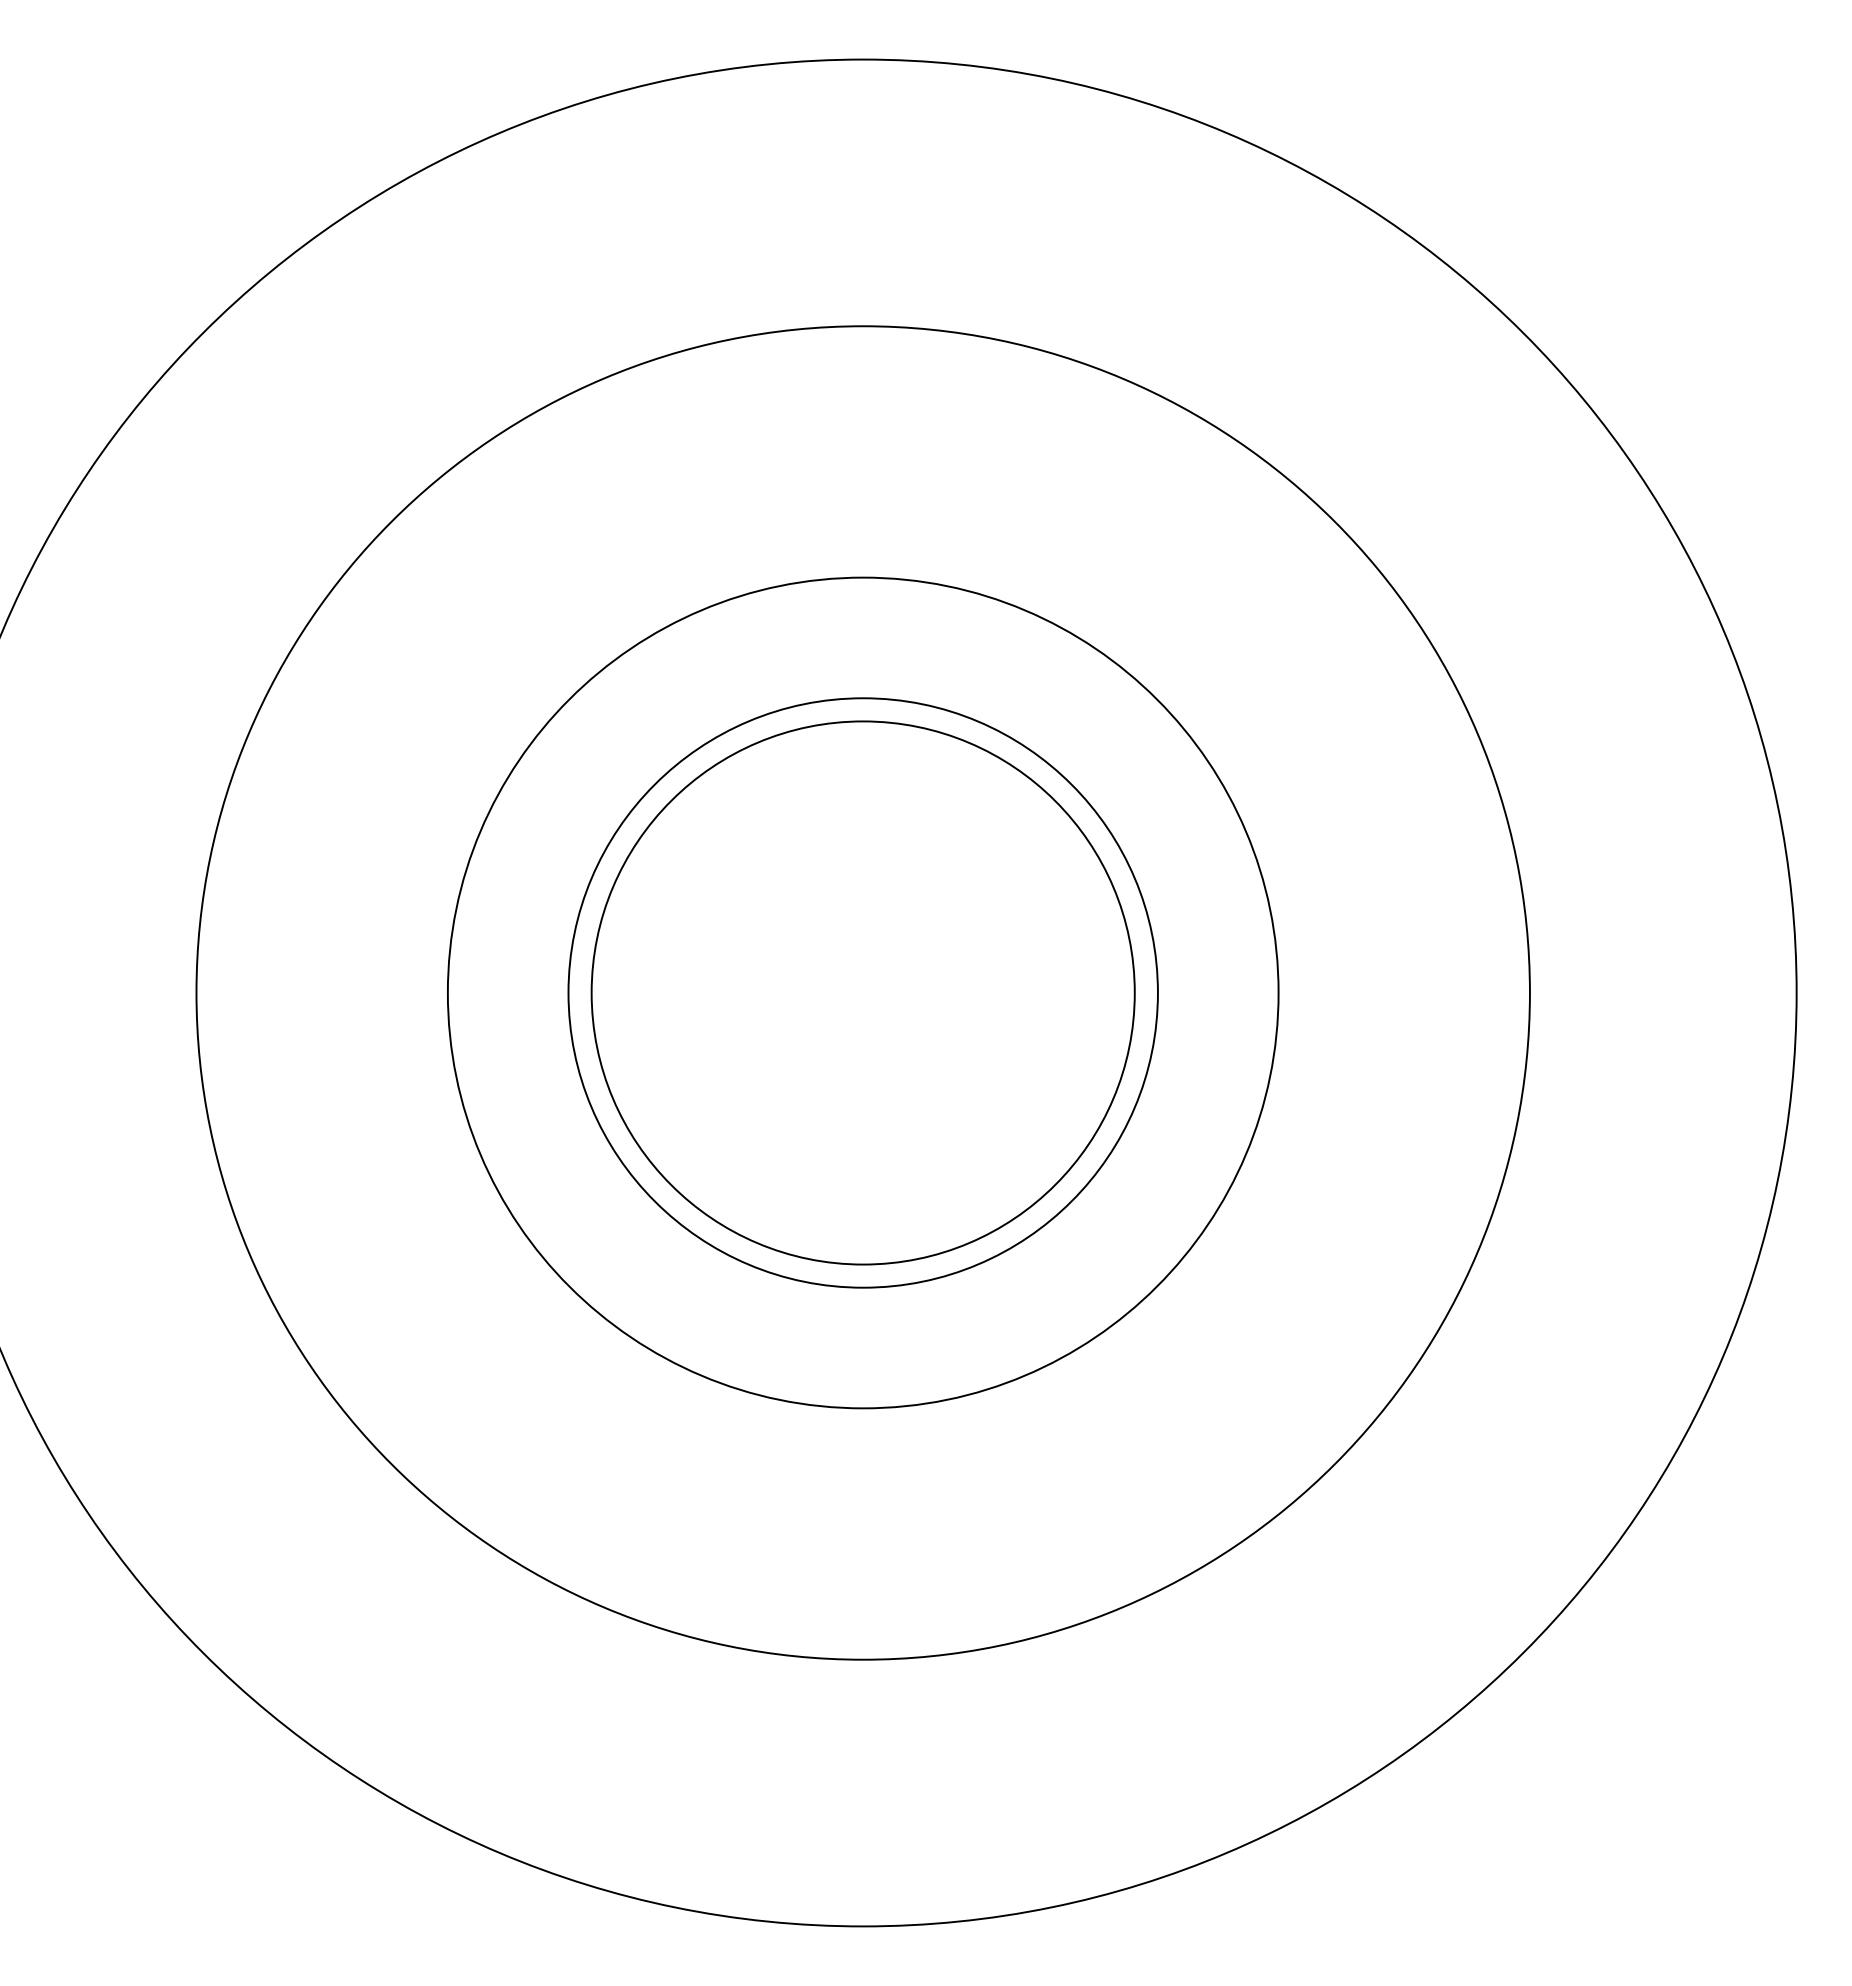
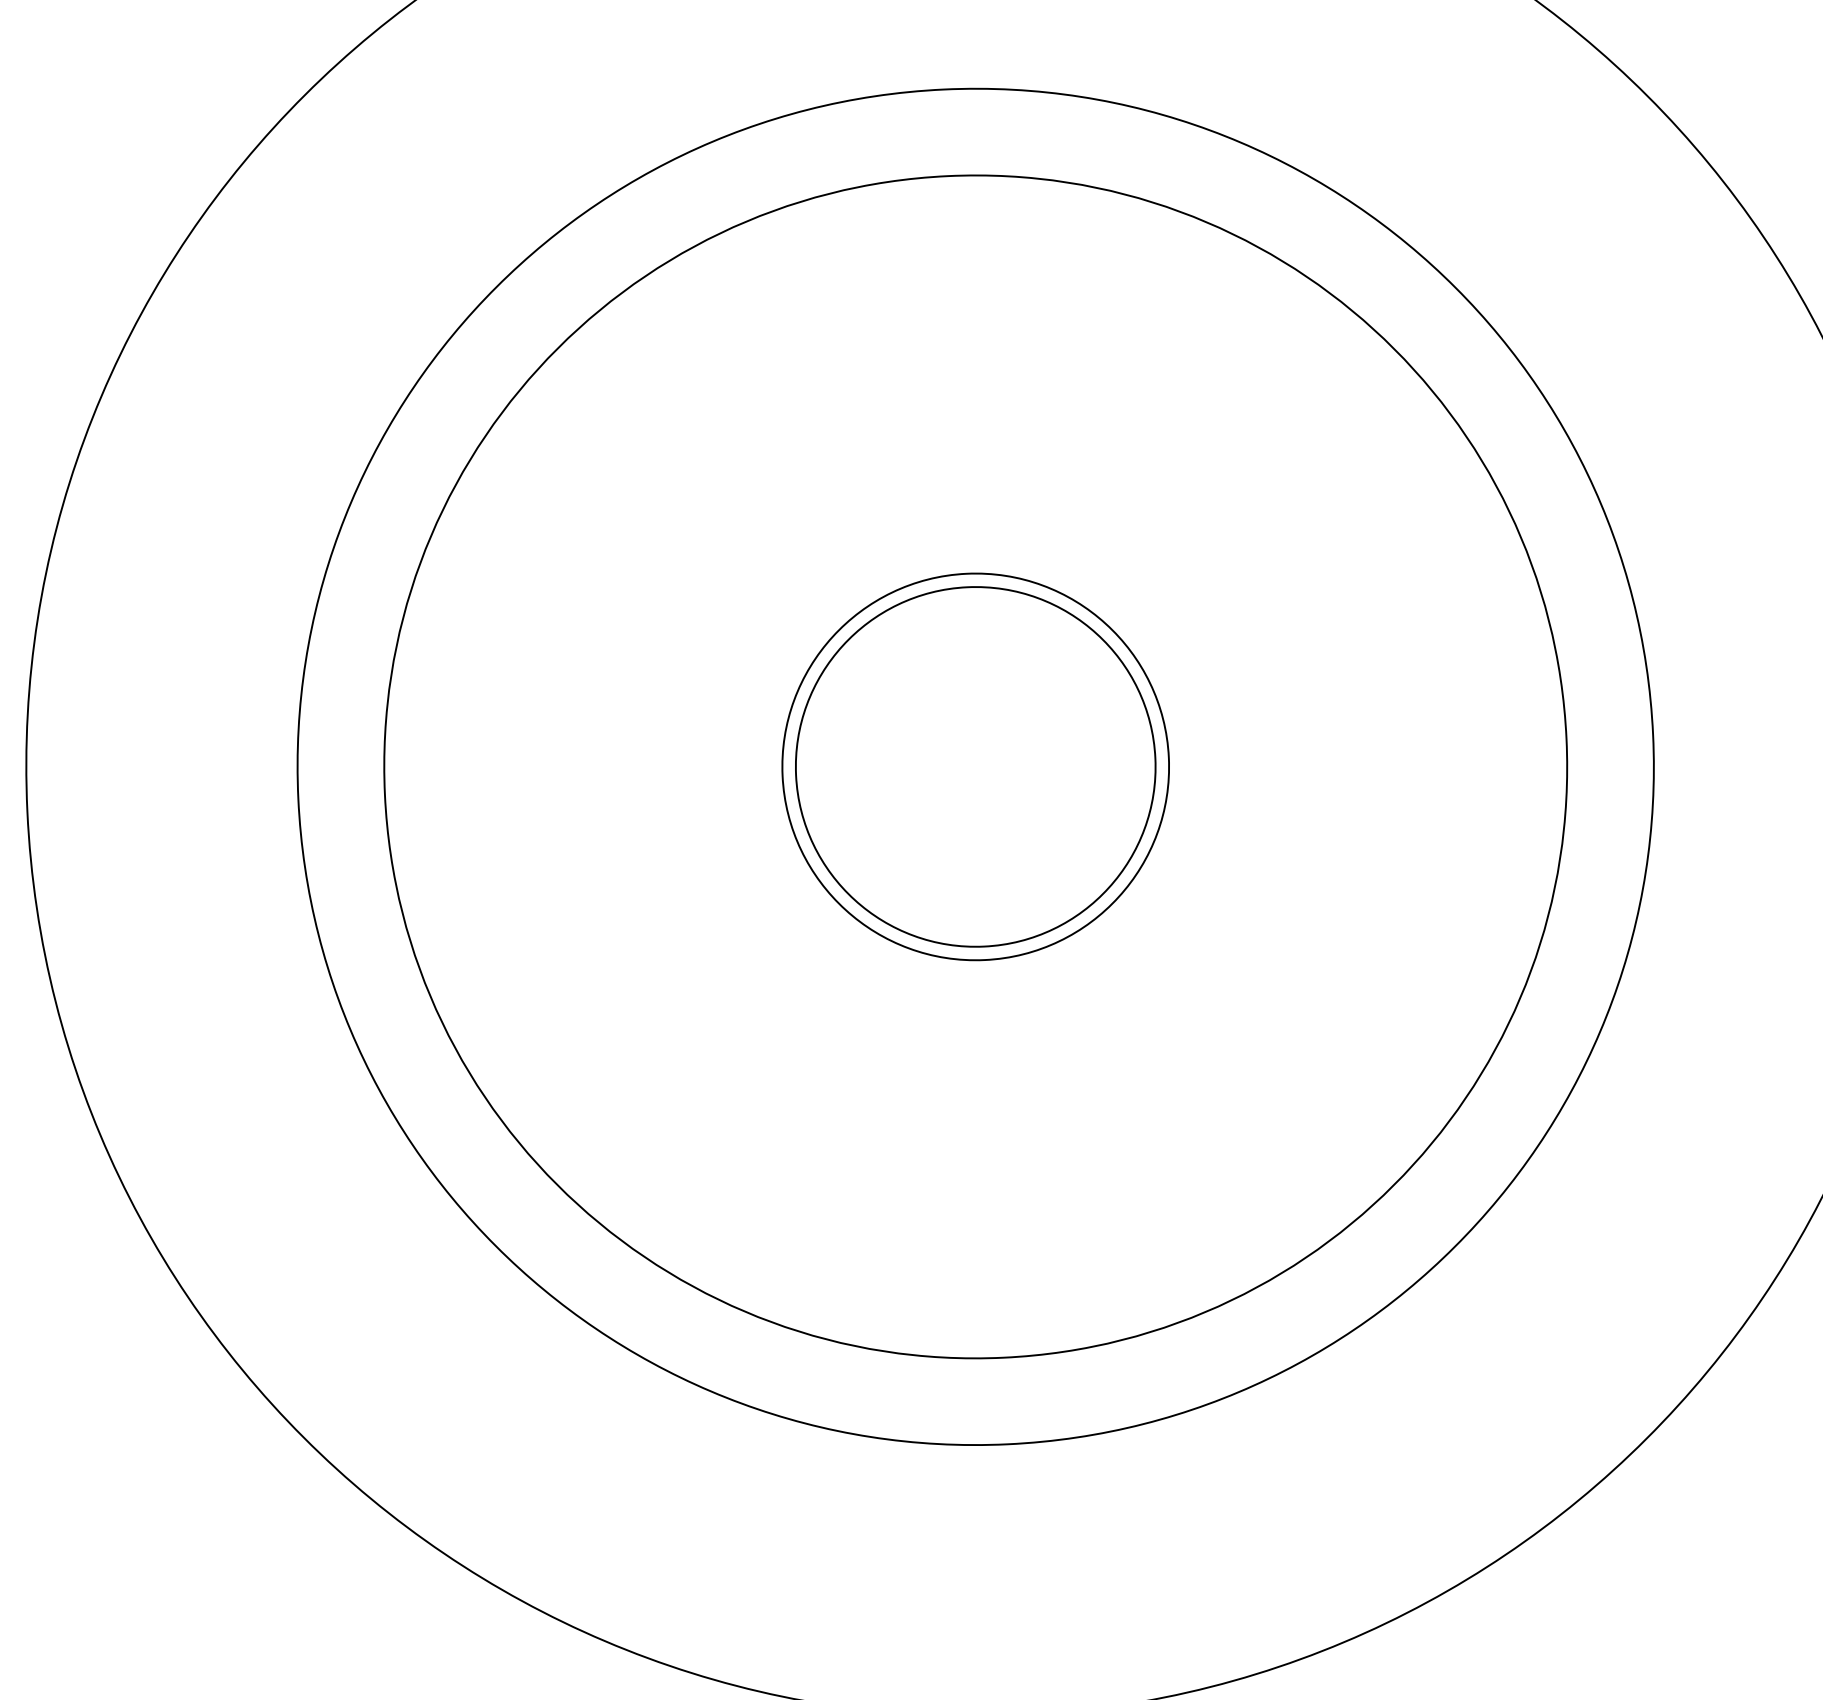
circle: (862, 992) -> (974, 766), size x0.6
circle: (862, 992) -> (974, 766), size x0.7
circle: (862, 992) -> (974, 766), size x1.4

